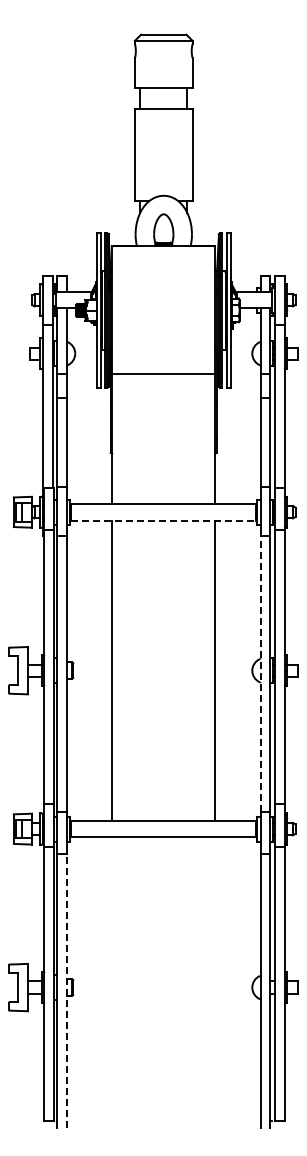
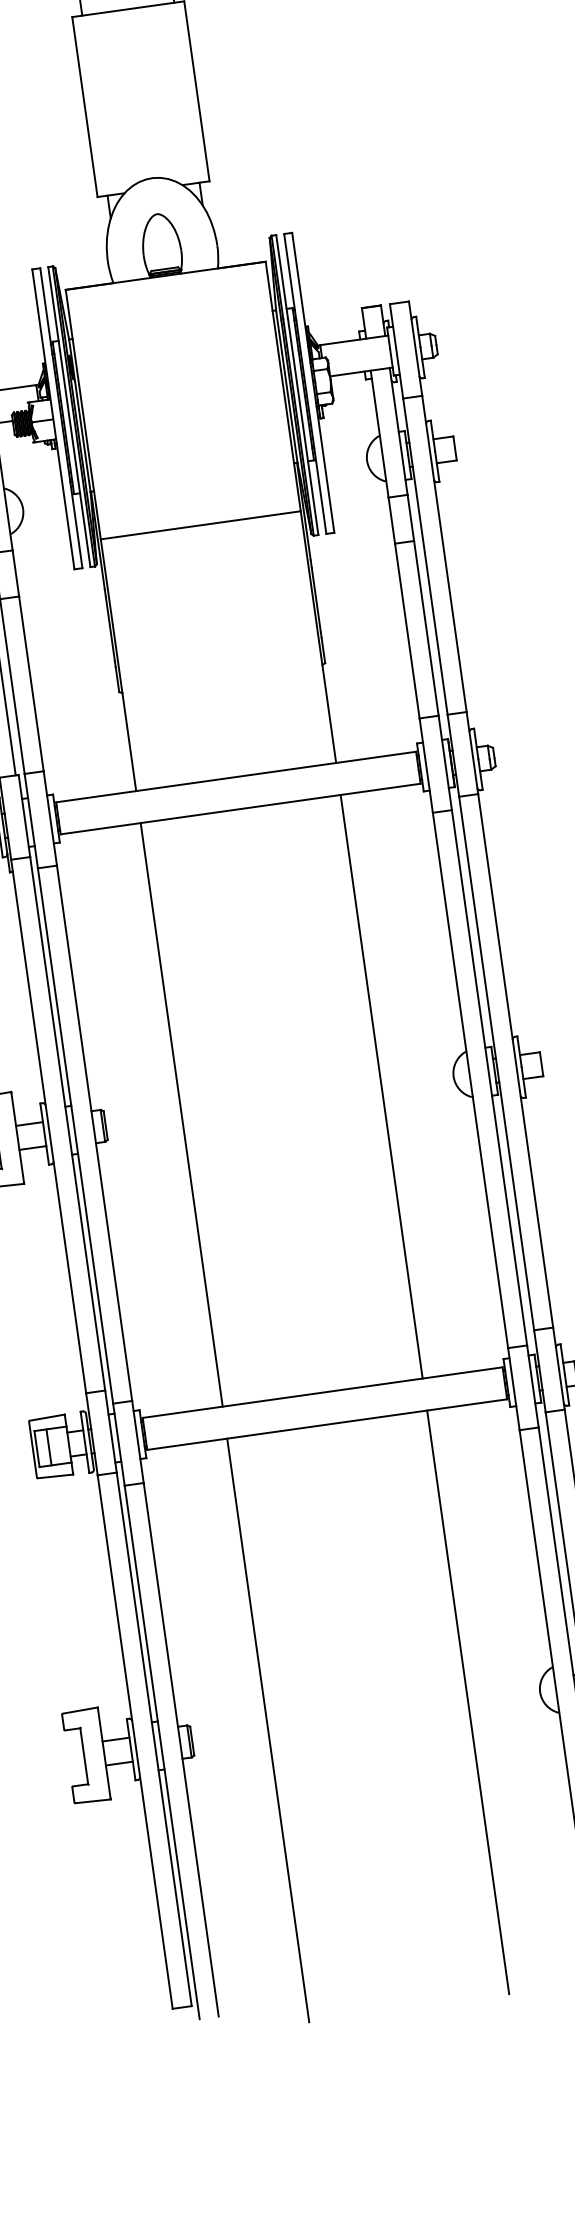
line: (163, 520) -> (240, 809), dashed -> solid
line: (260, 673) -> (470, 1079), dashed -> solid
line: (112, 987) -> (268, 1730), added
line: (215, 987) -> (468, 1702), added
line: (67, 990) -> (181, 1748), dashed -> solid

